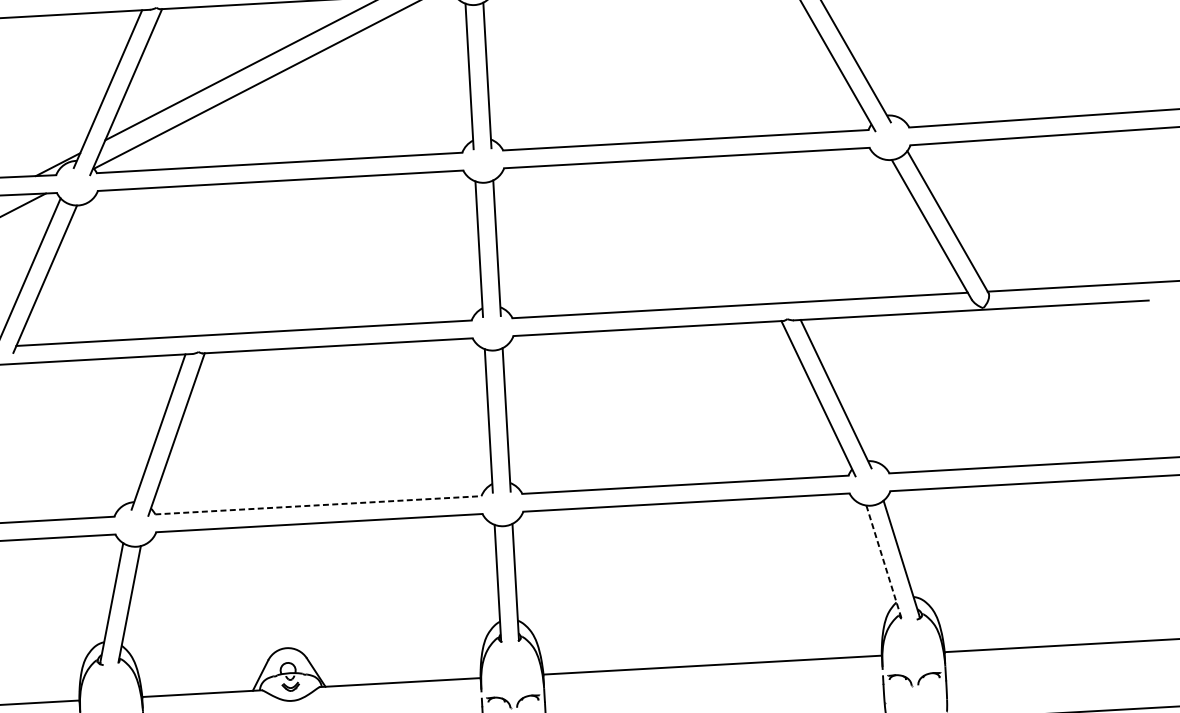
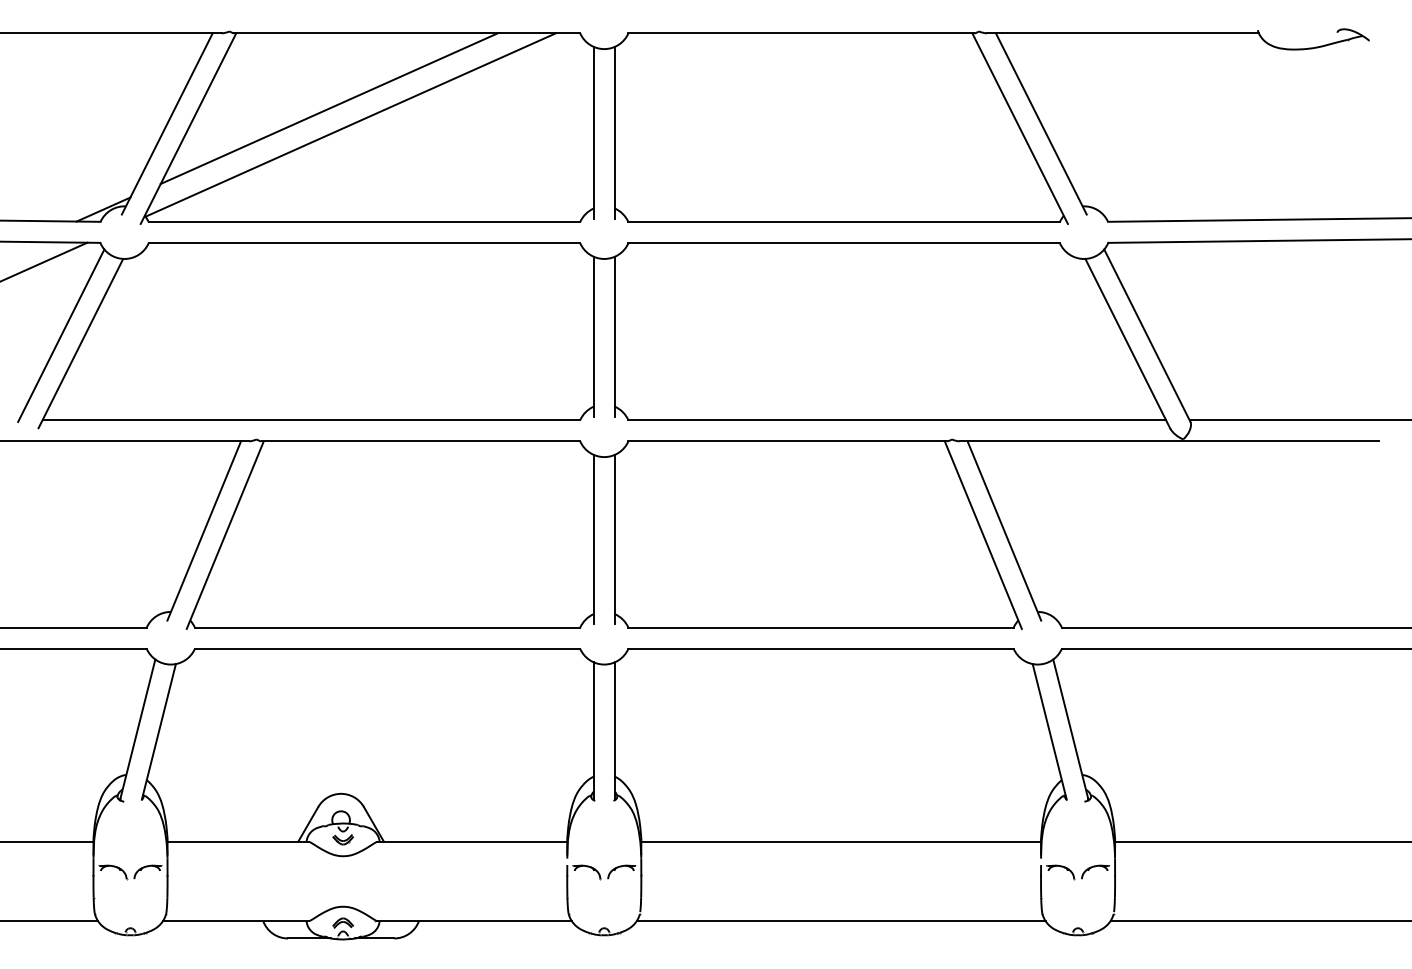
line: (318, 505) -> (387, 627), dashed -> solid
line: (883, 561) -> (1049, 731), dashed -> solid

